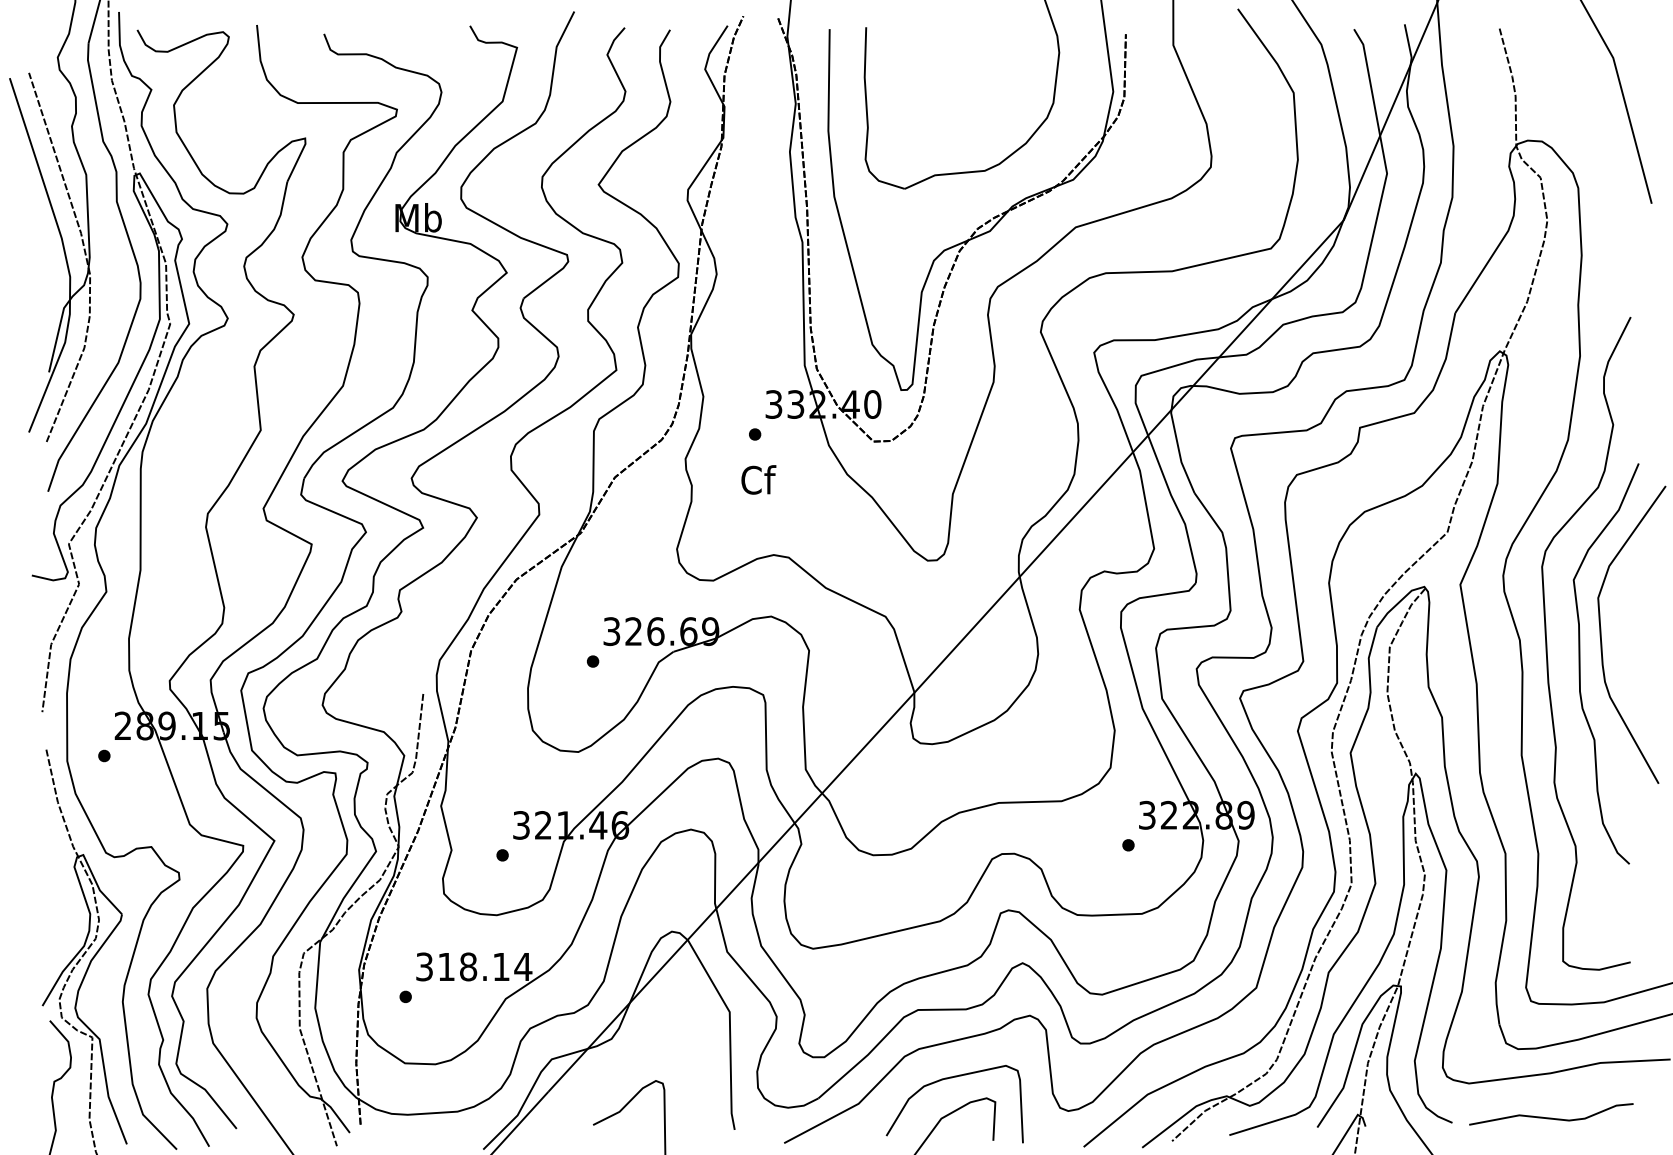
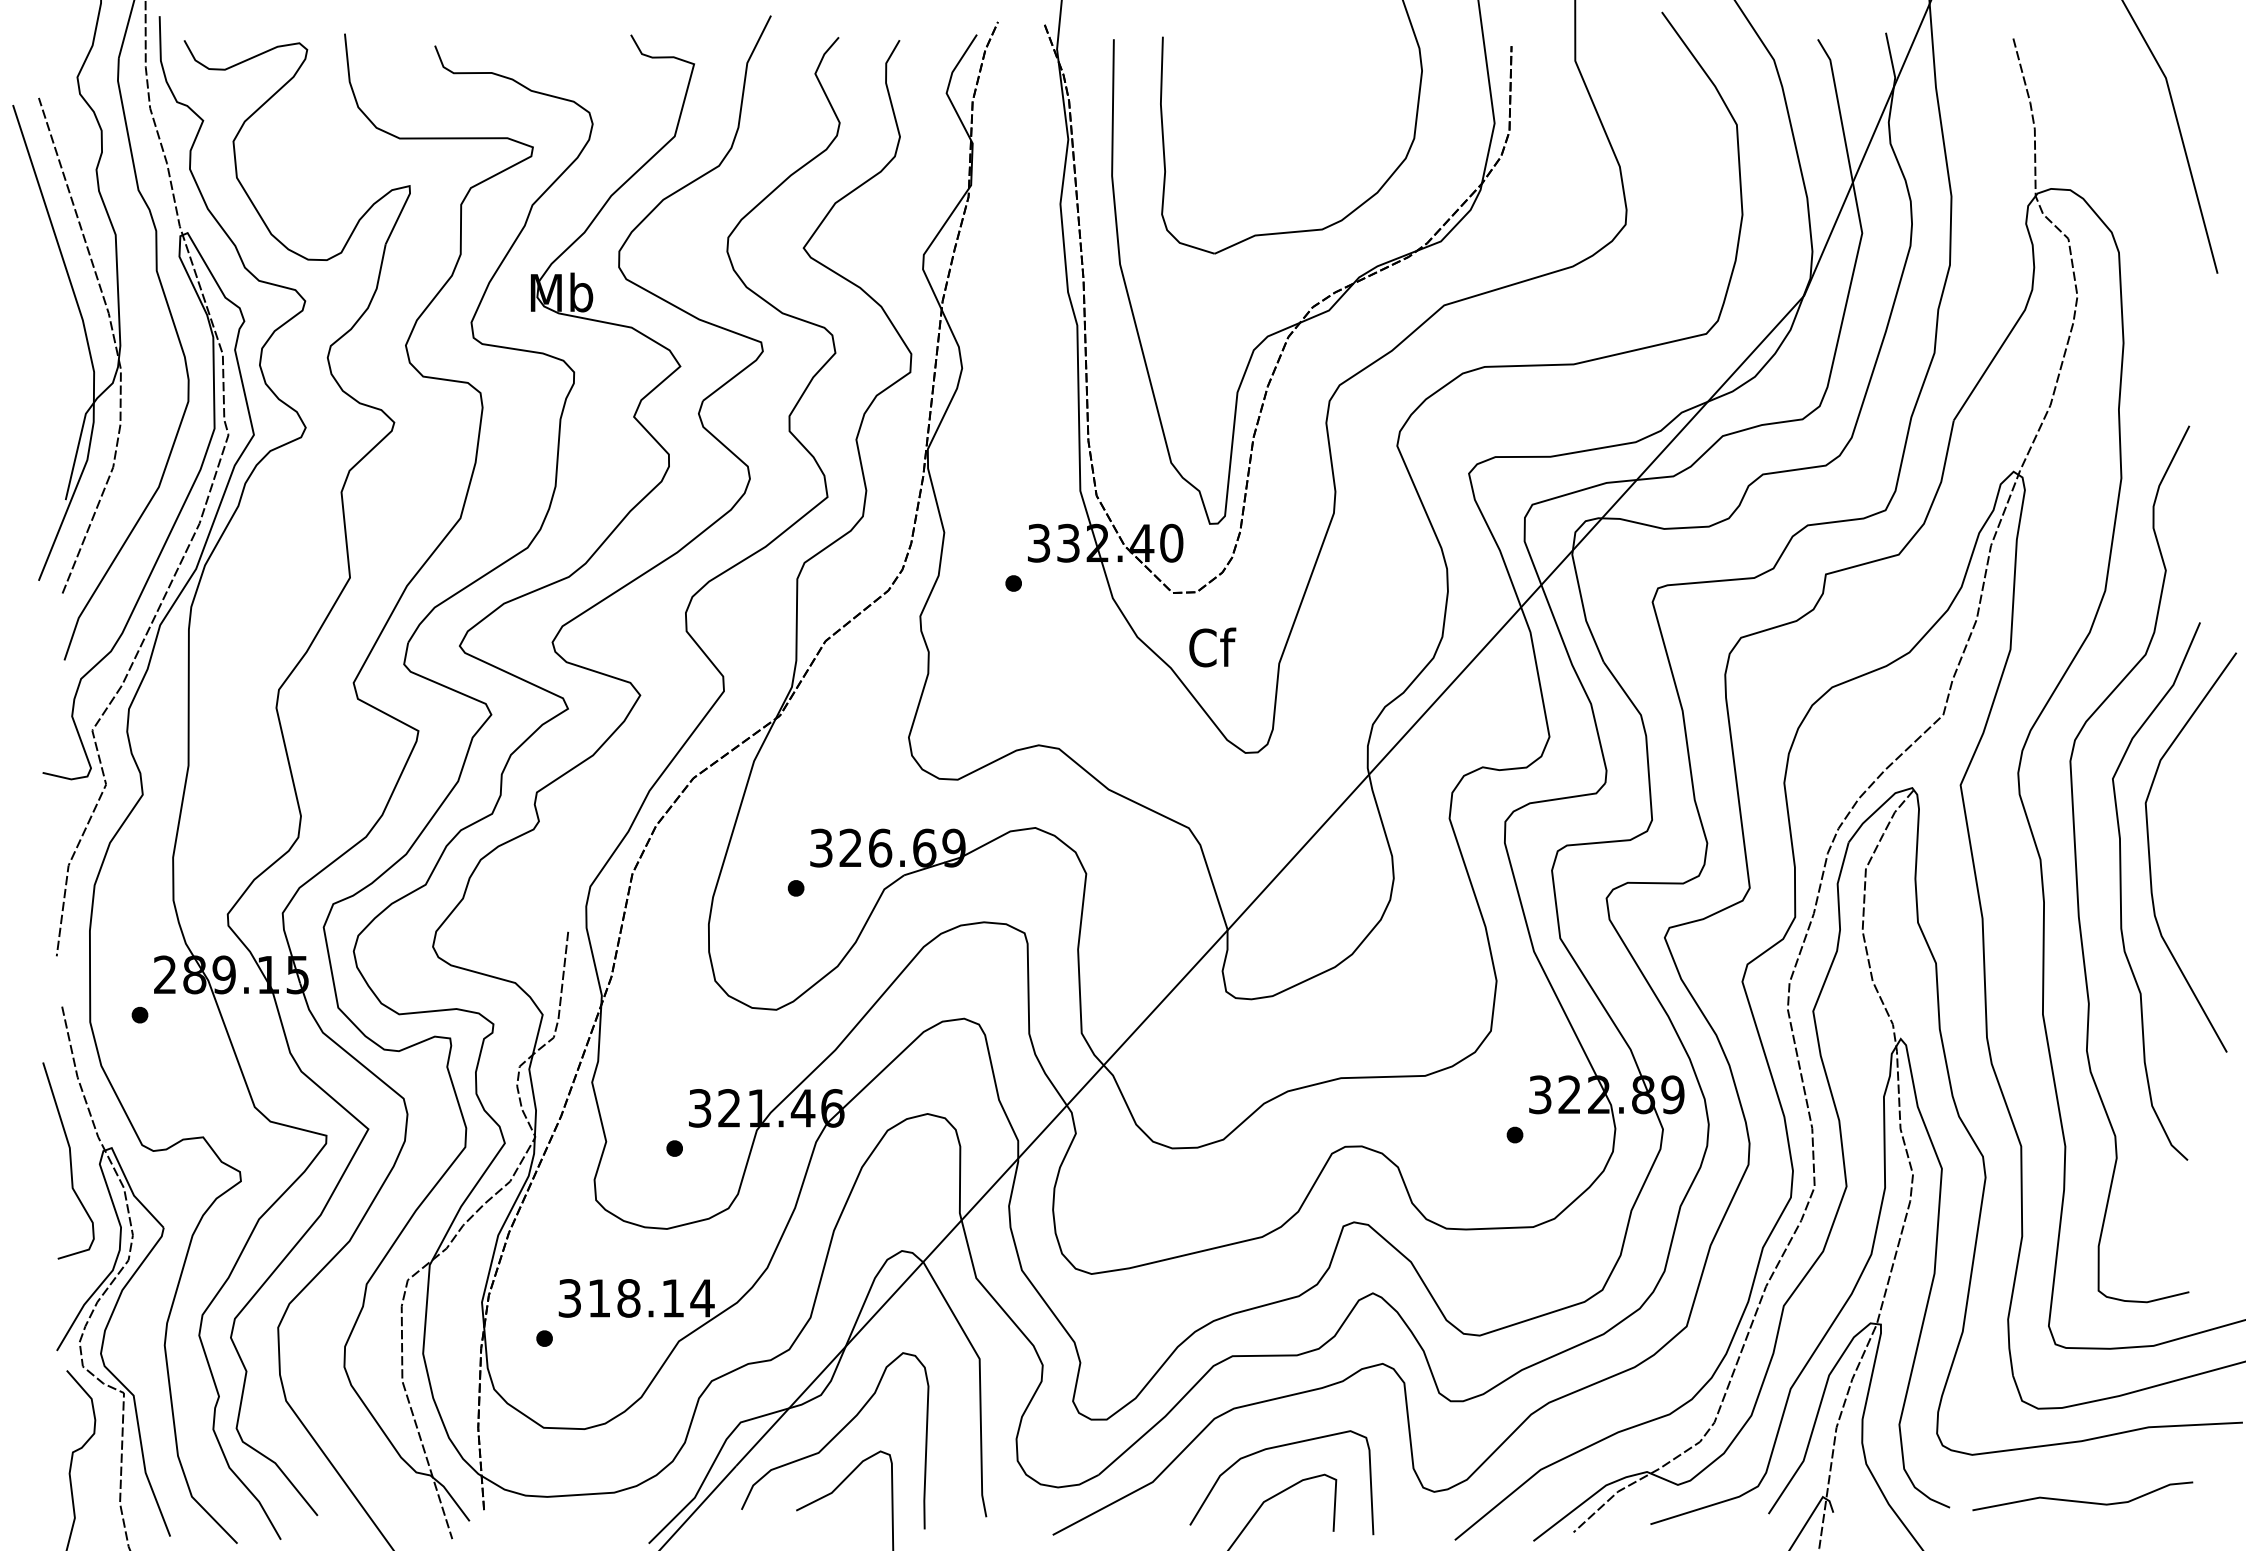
text: (758, 479) -> (1212, 647), moved
curve: (51, 864) -> (69, 1160), added
curve: (621, 1071) -> (834, 1438), added

